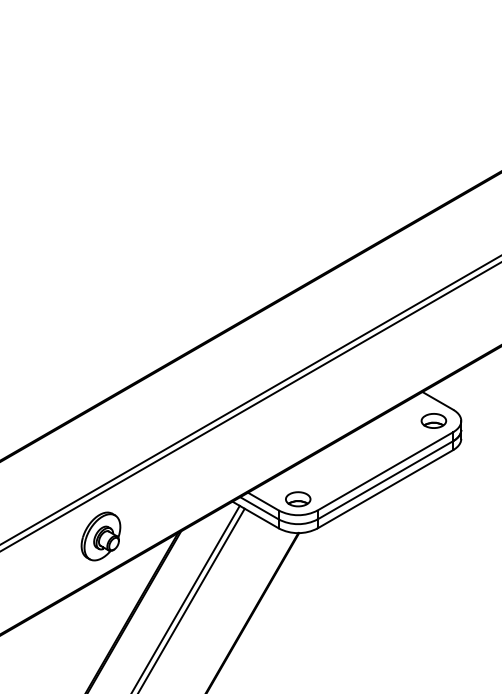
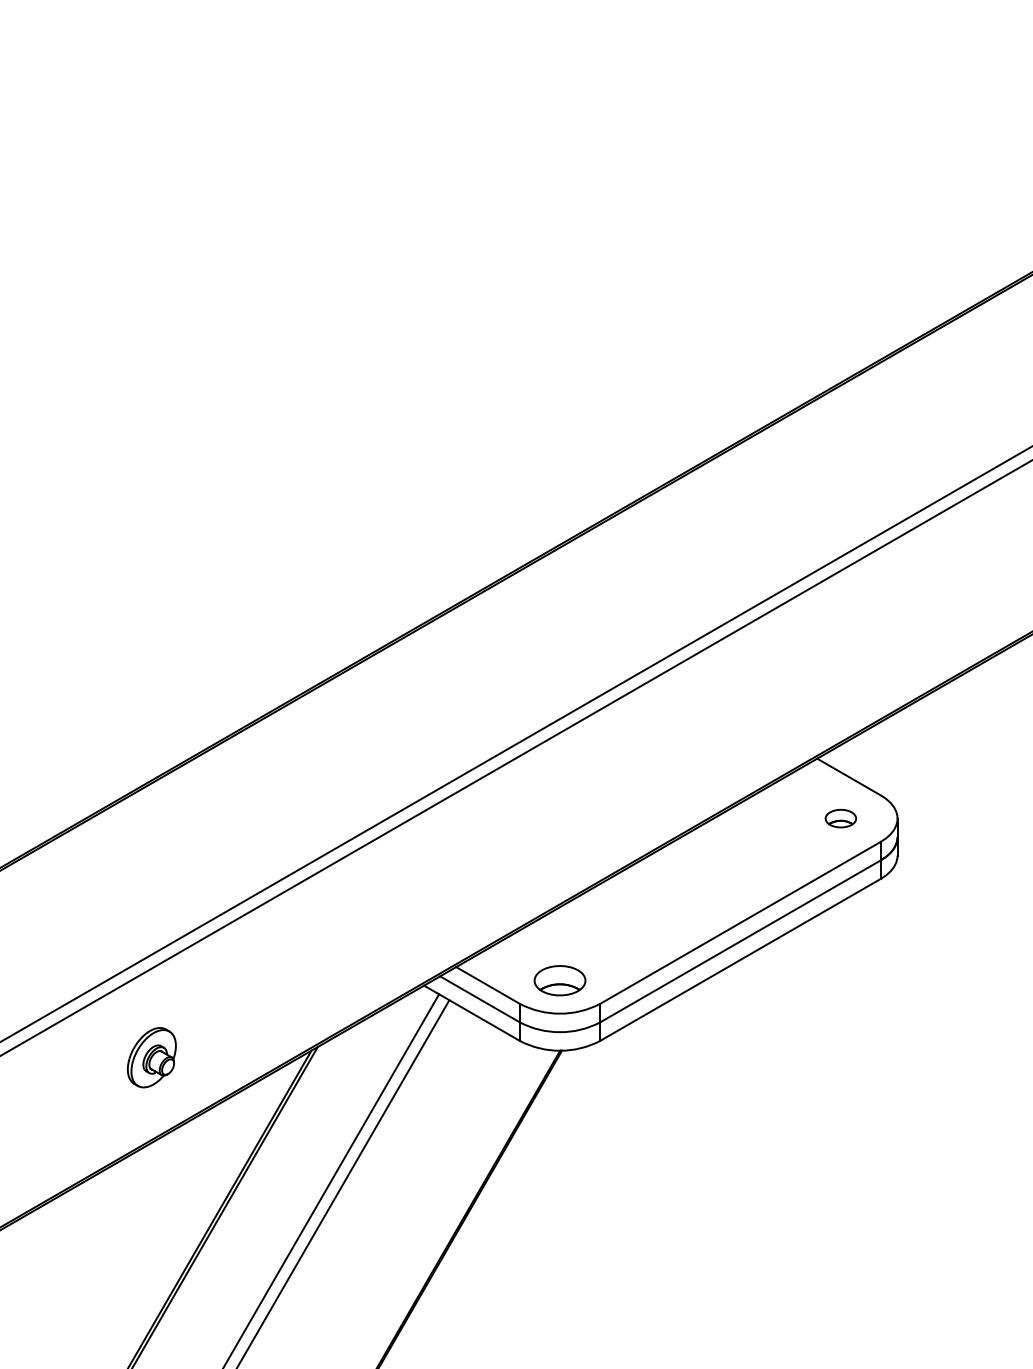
part: (433, 420) -> (840, 817), size x0.6
part: (100, 536) -> (150, 1057), size x0.6

